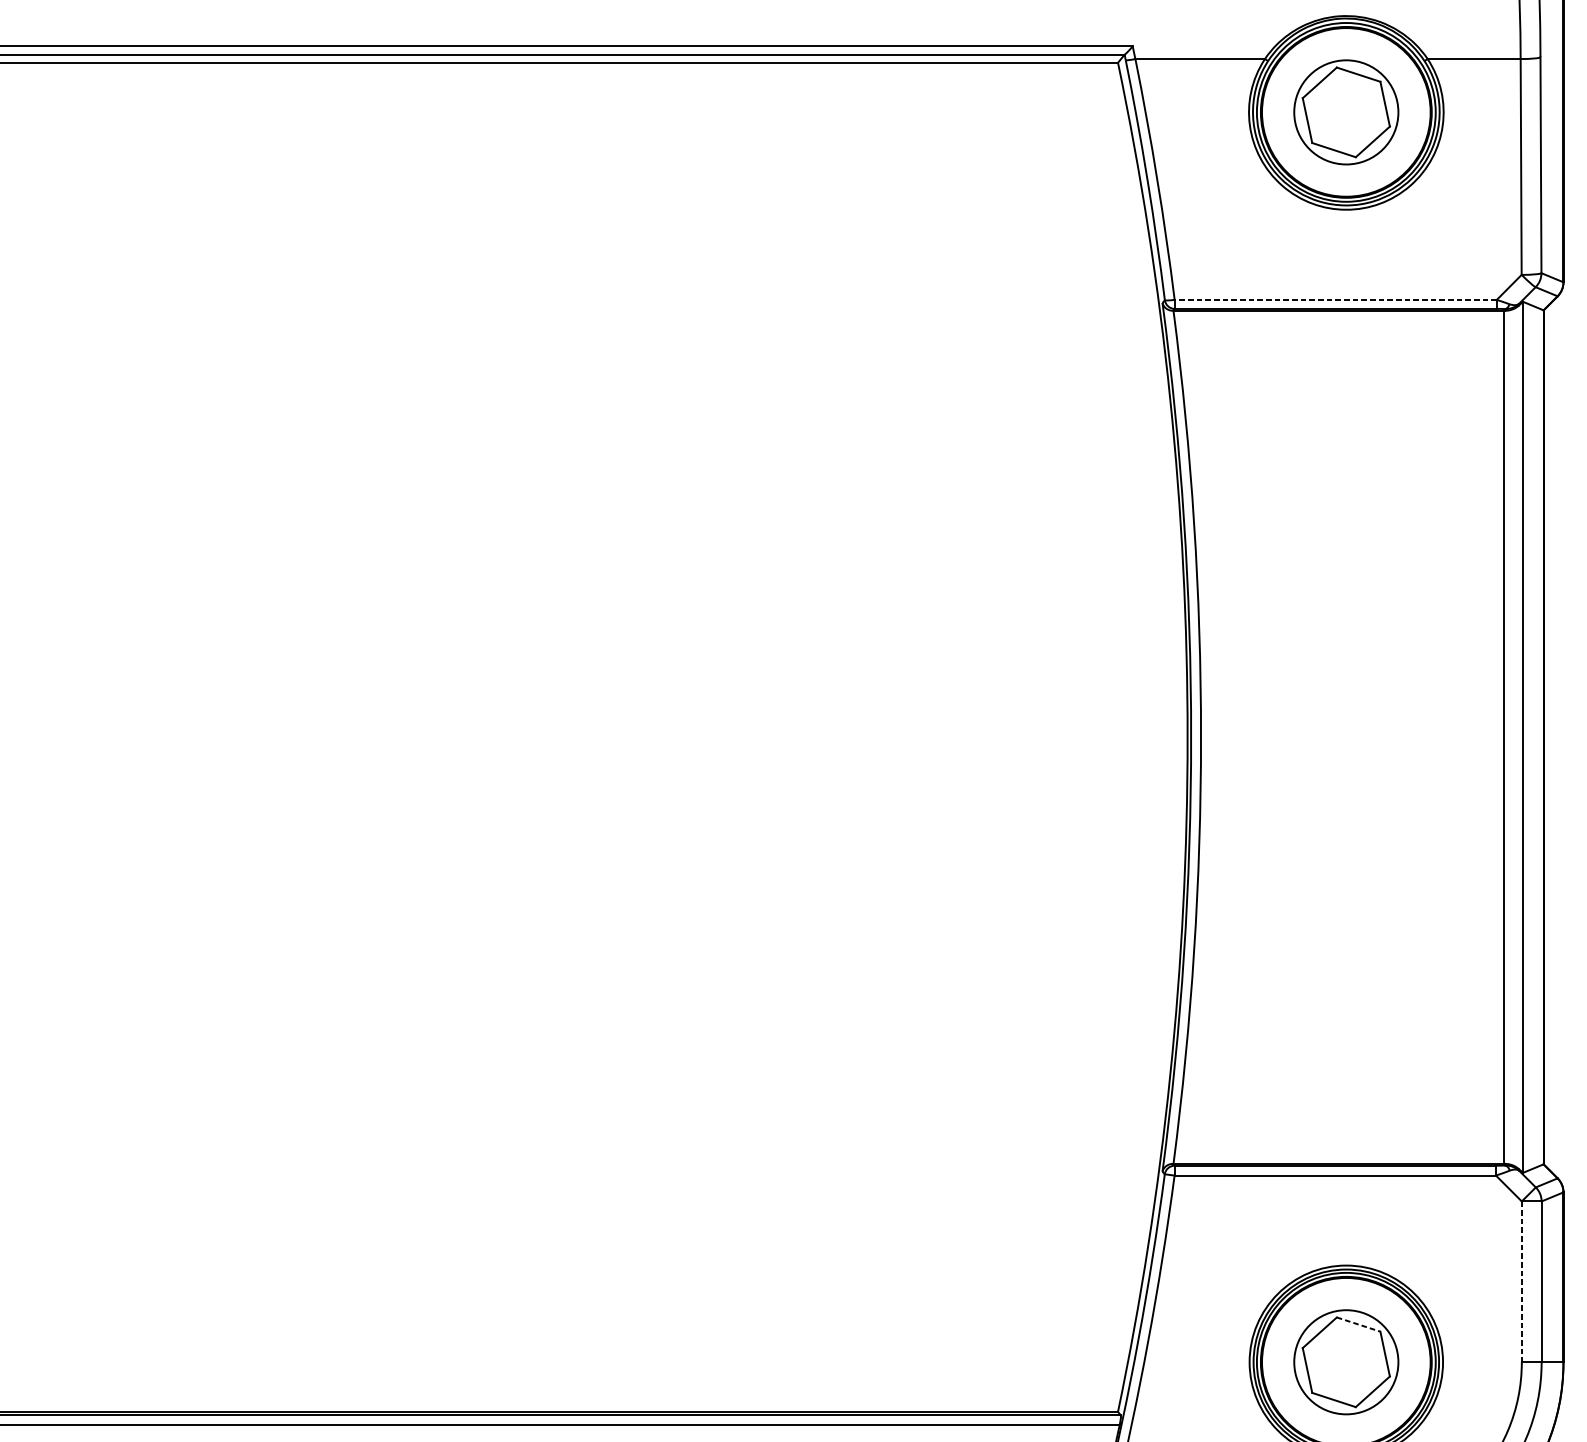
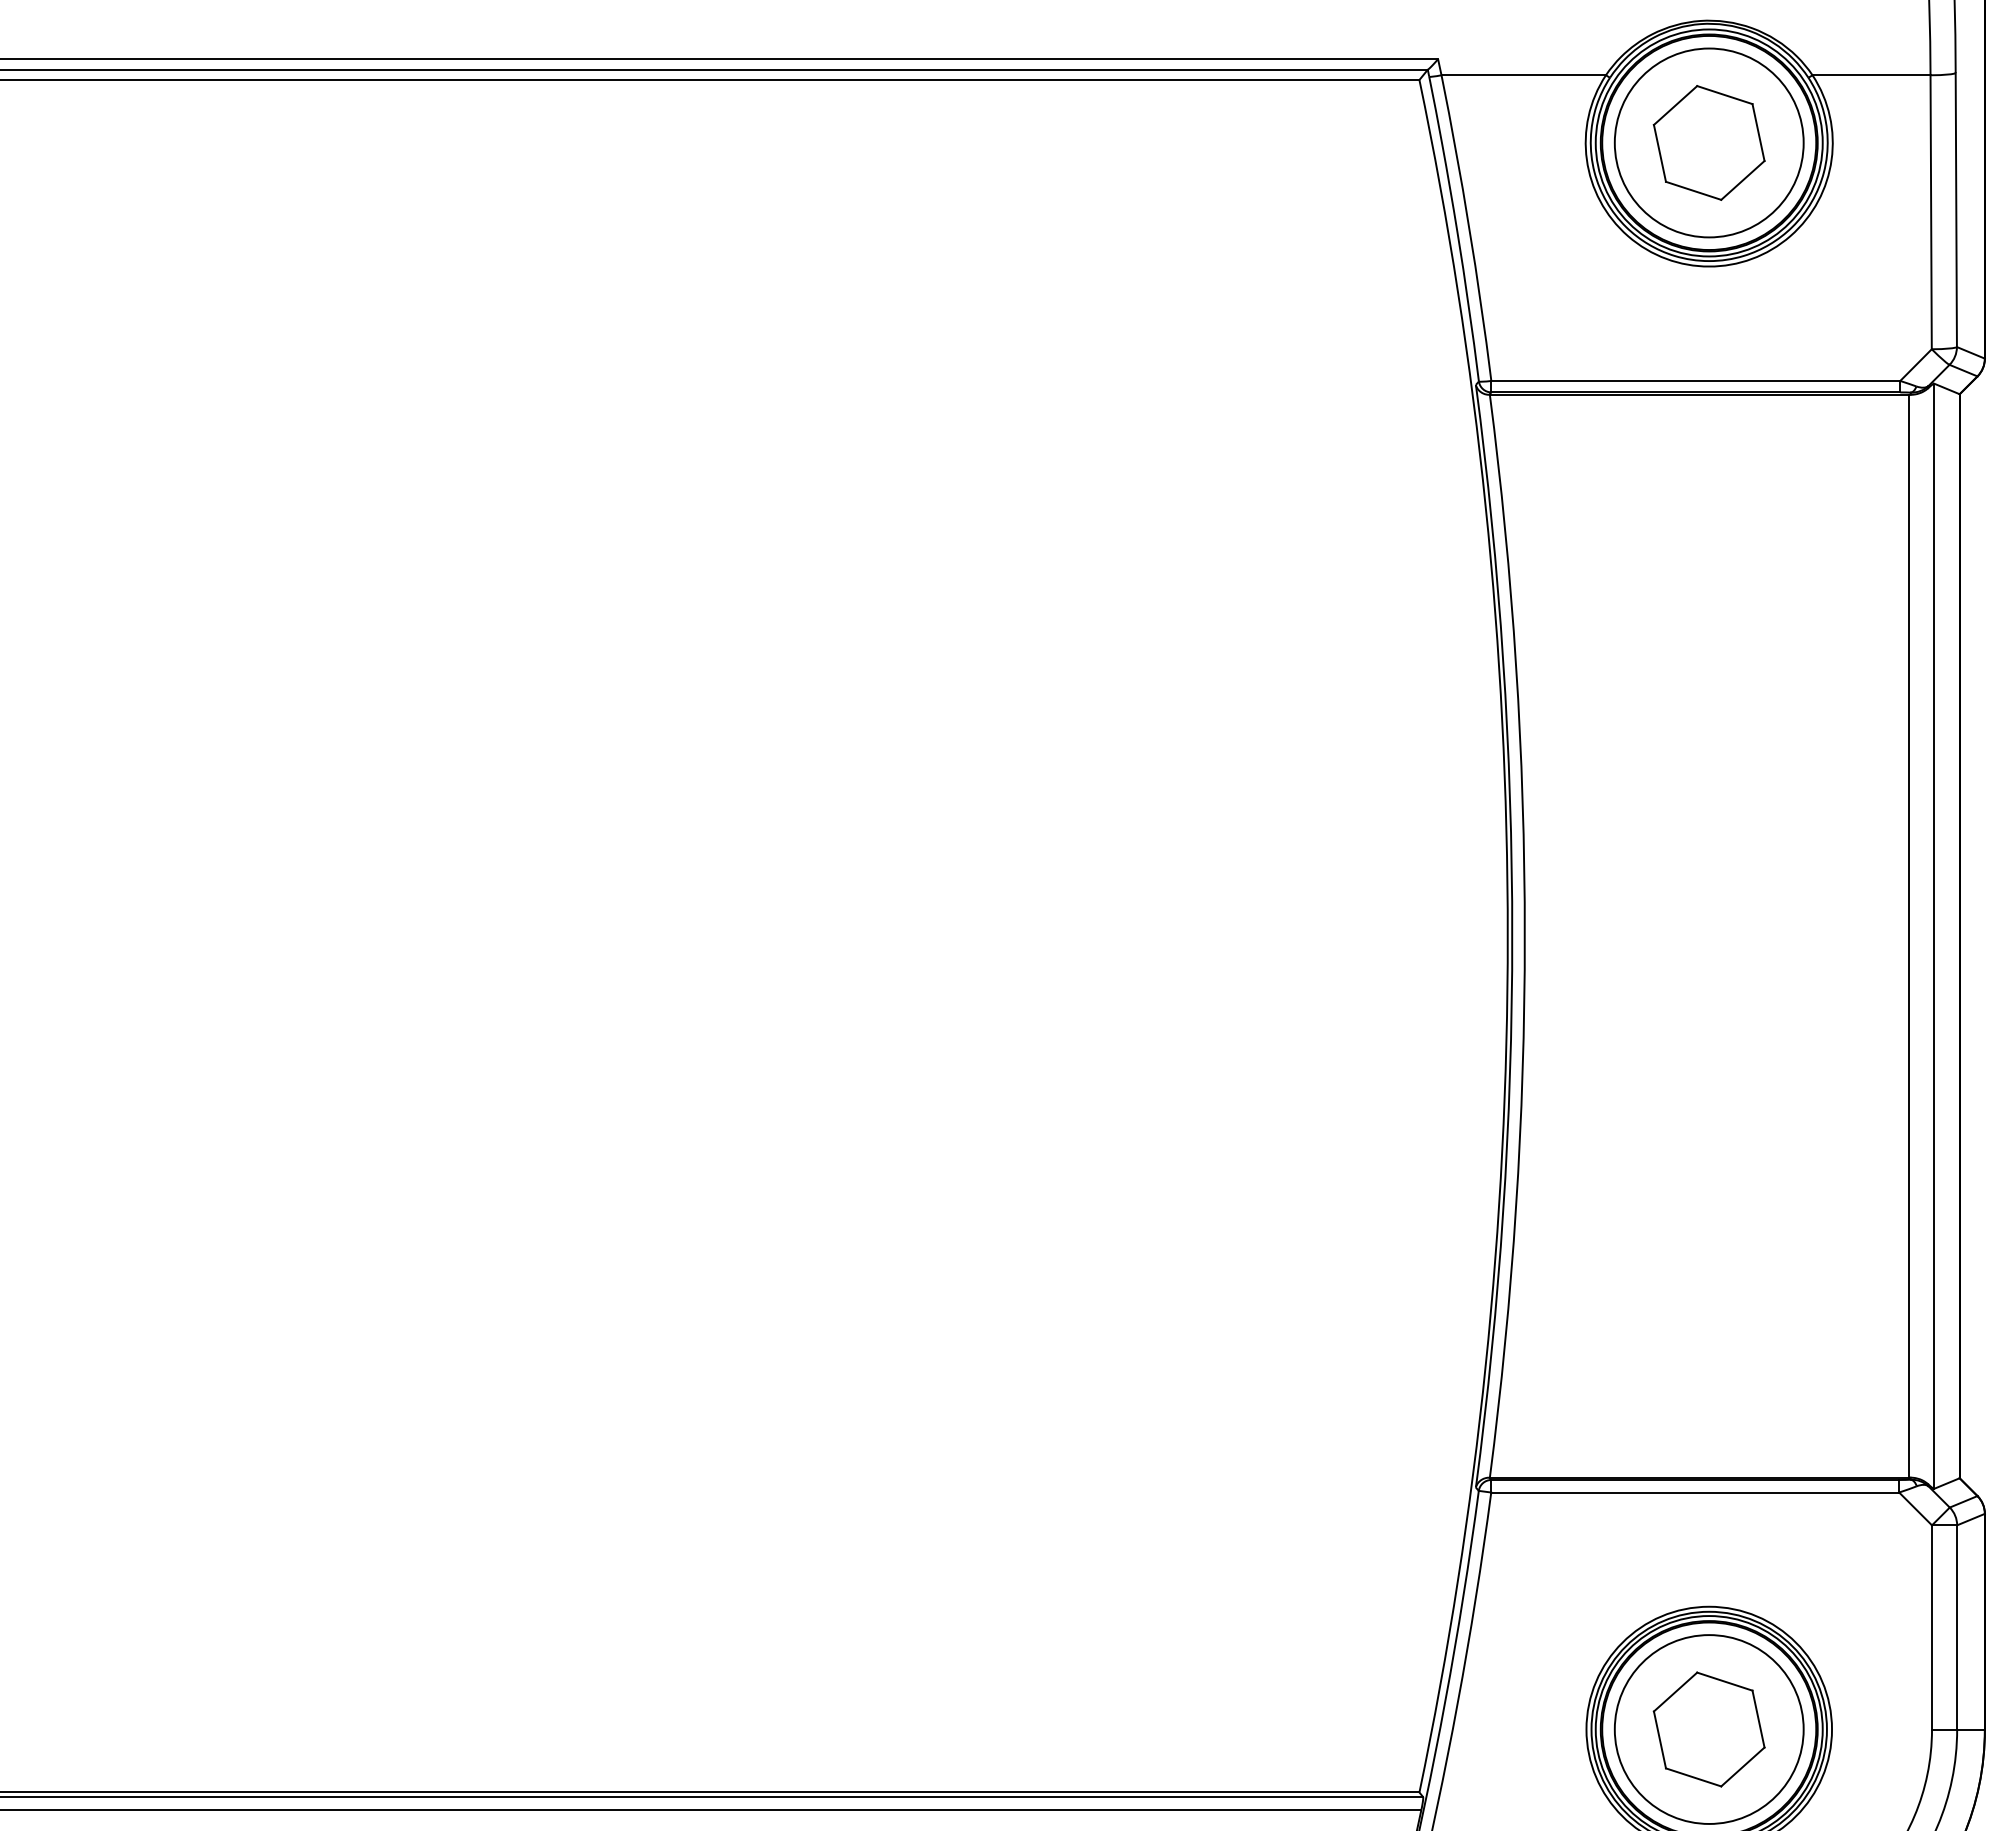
circle: (1345, 112) -> (1708, 142), size x1.43
line: (1335, 299) -> (1695, 380), dashed -> solid
line: (1522, 1281) -> (1932, 1627), dashed -> solid
line: (1359, 1324) -> (1725, 1681), dashed -> solid
circle: (1345, 1362) -> (1708, 1729), size x1.43

